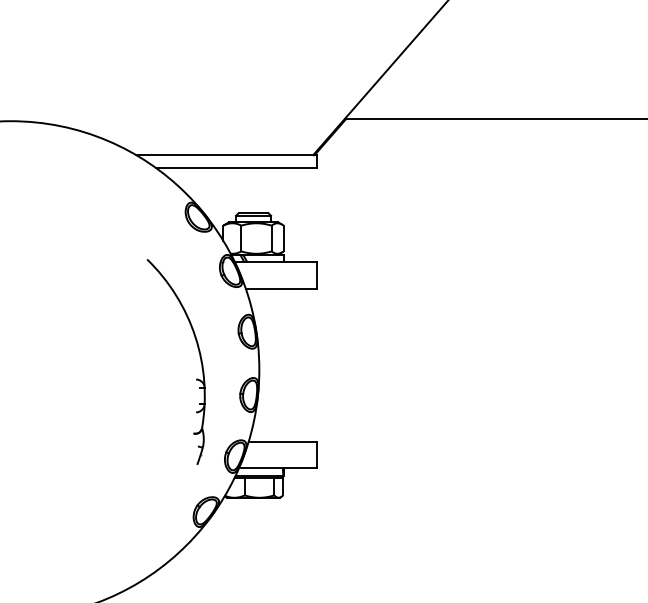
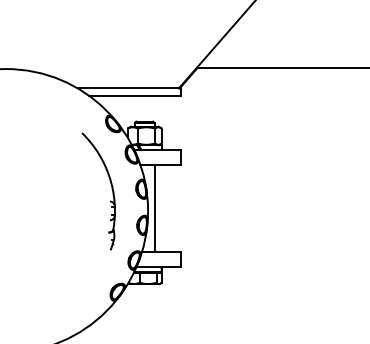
part: (198, 358) -> (111, 189), moved
line: (270, 365) -> (154, 208), added

